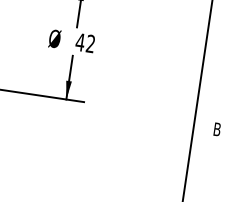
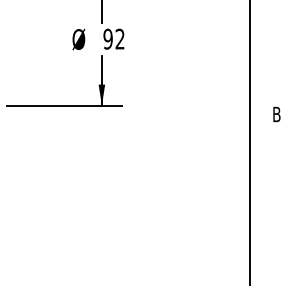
text: (80, 41) -> (108, 38), 42 -> 92

